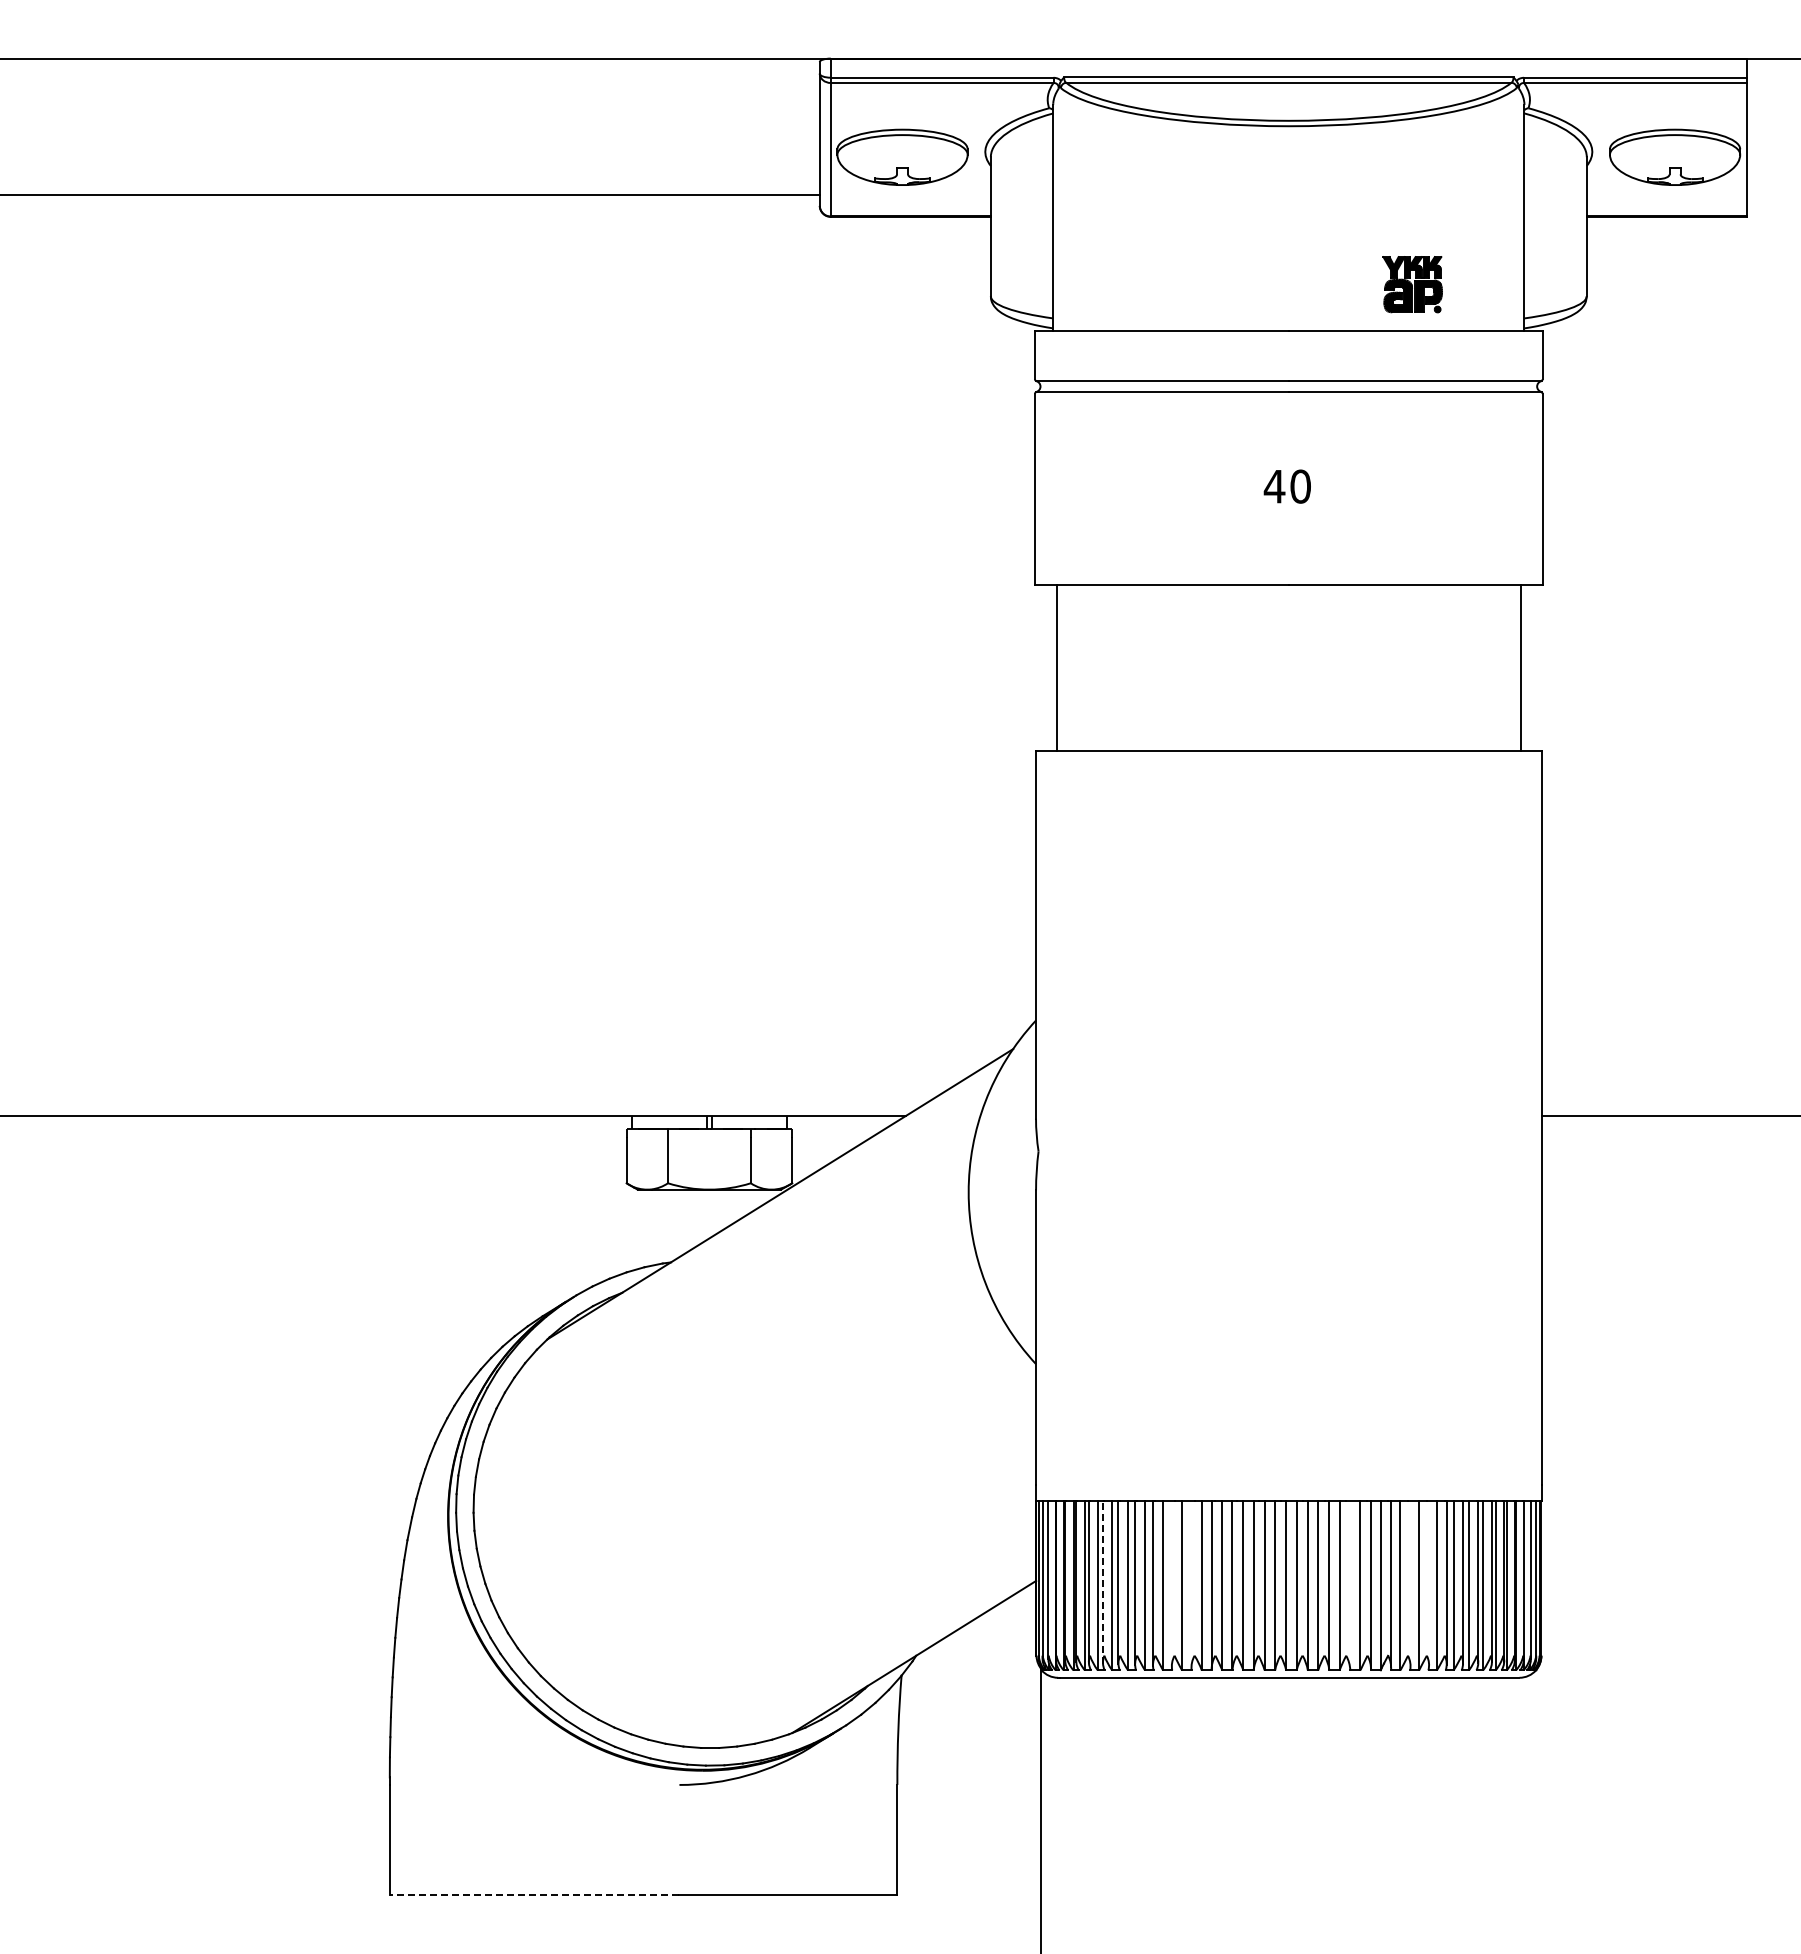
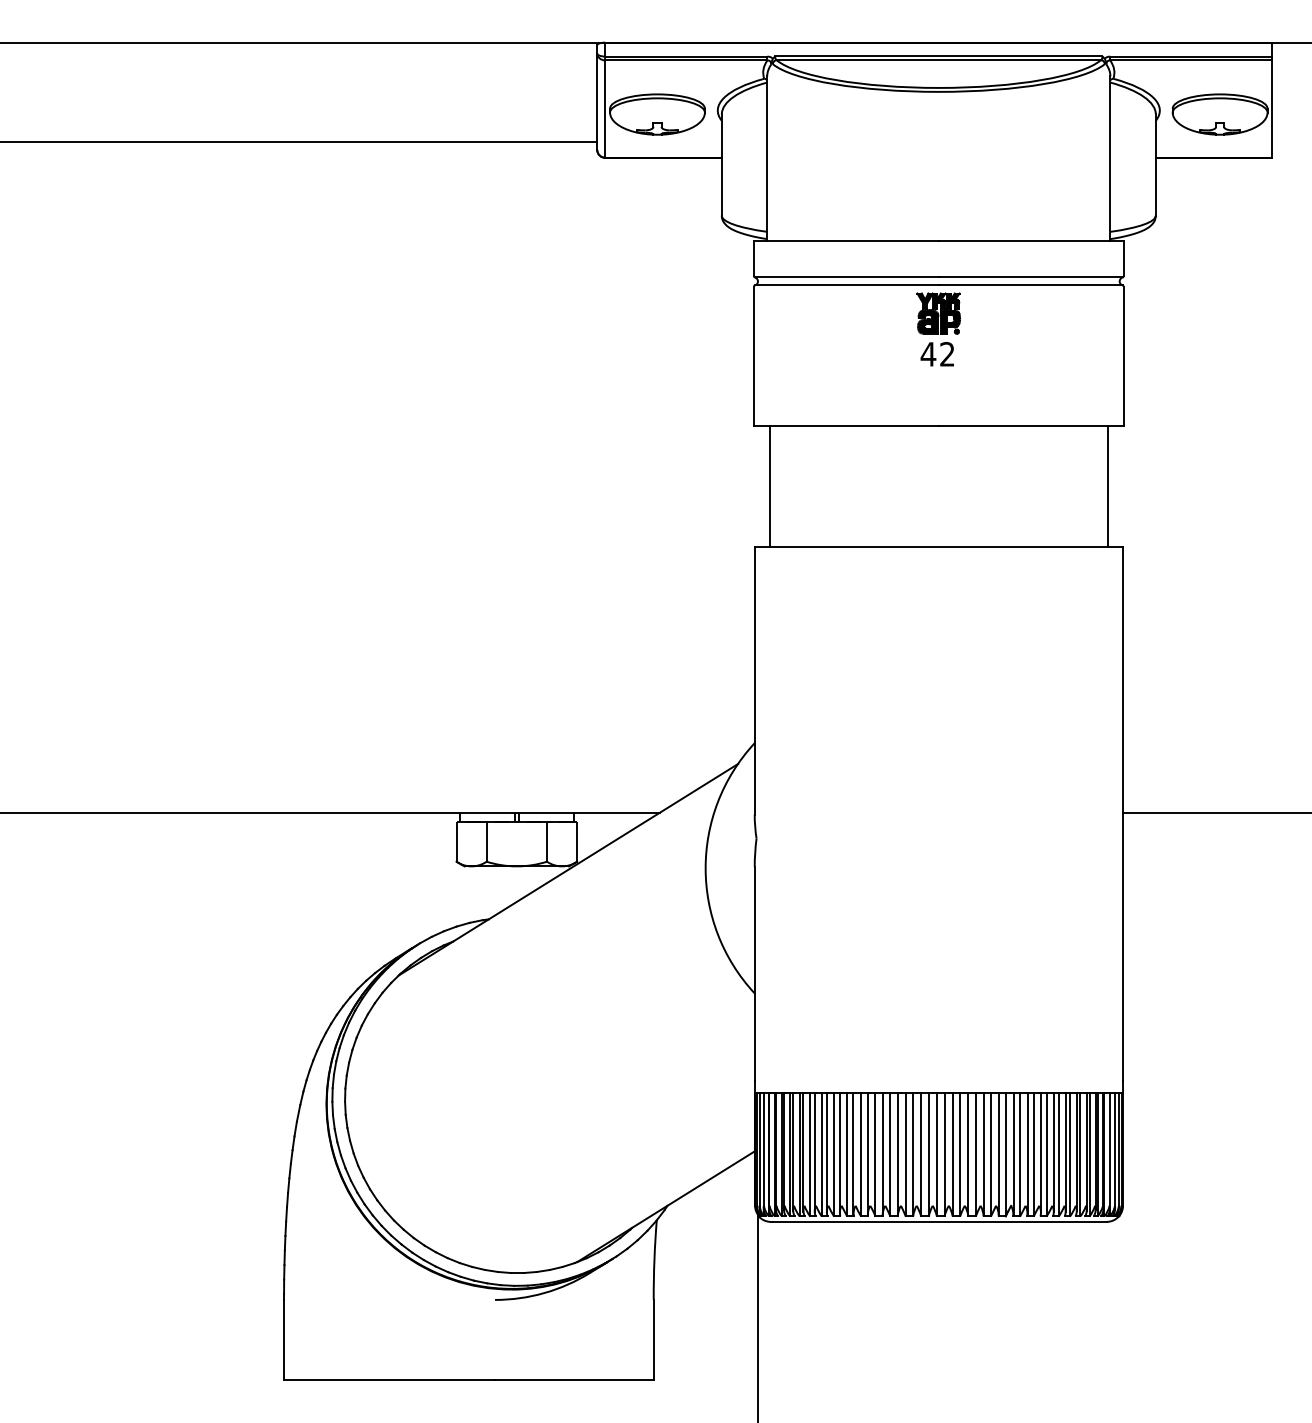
part: (1412, 284) -> (938, 313), moved
text: (1300, 486) -> (947, 354), 40 -> 42
line: (1102, 1581) -> (803, 1151), dashed -> solid
line: (1171, 1583) -> (853, 1153), added
line: (1410, 1583) -> (1027, 1153), added
line: (1429, 1583) -> (1041, 1153), added
line: (1191, 1584) -> (867, 1153), added
line: (1350, 1584) -> (983, 1153), added
line: (534, 1895) -> (389, 1380), dashed -> solid

